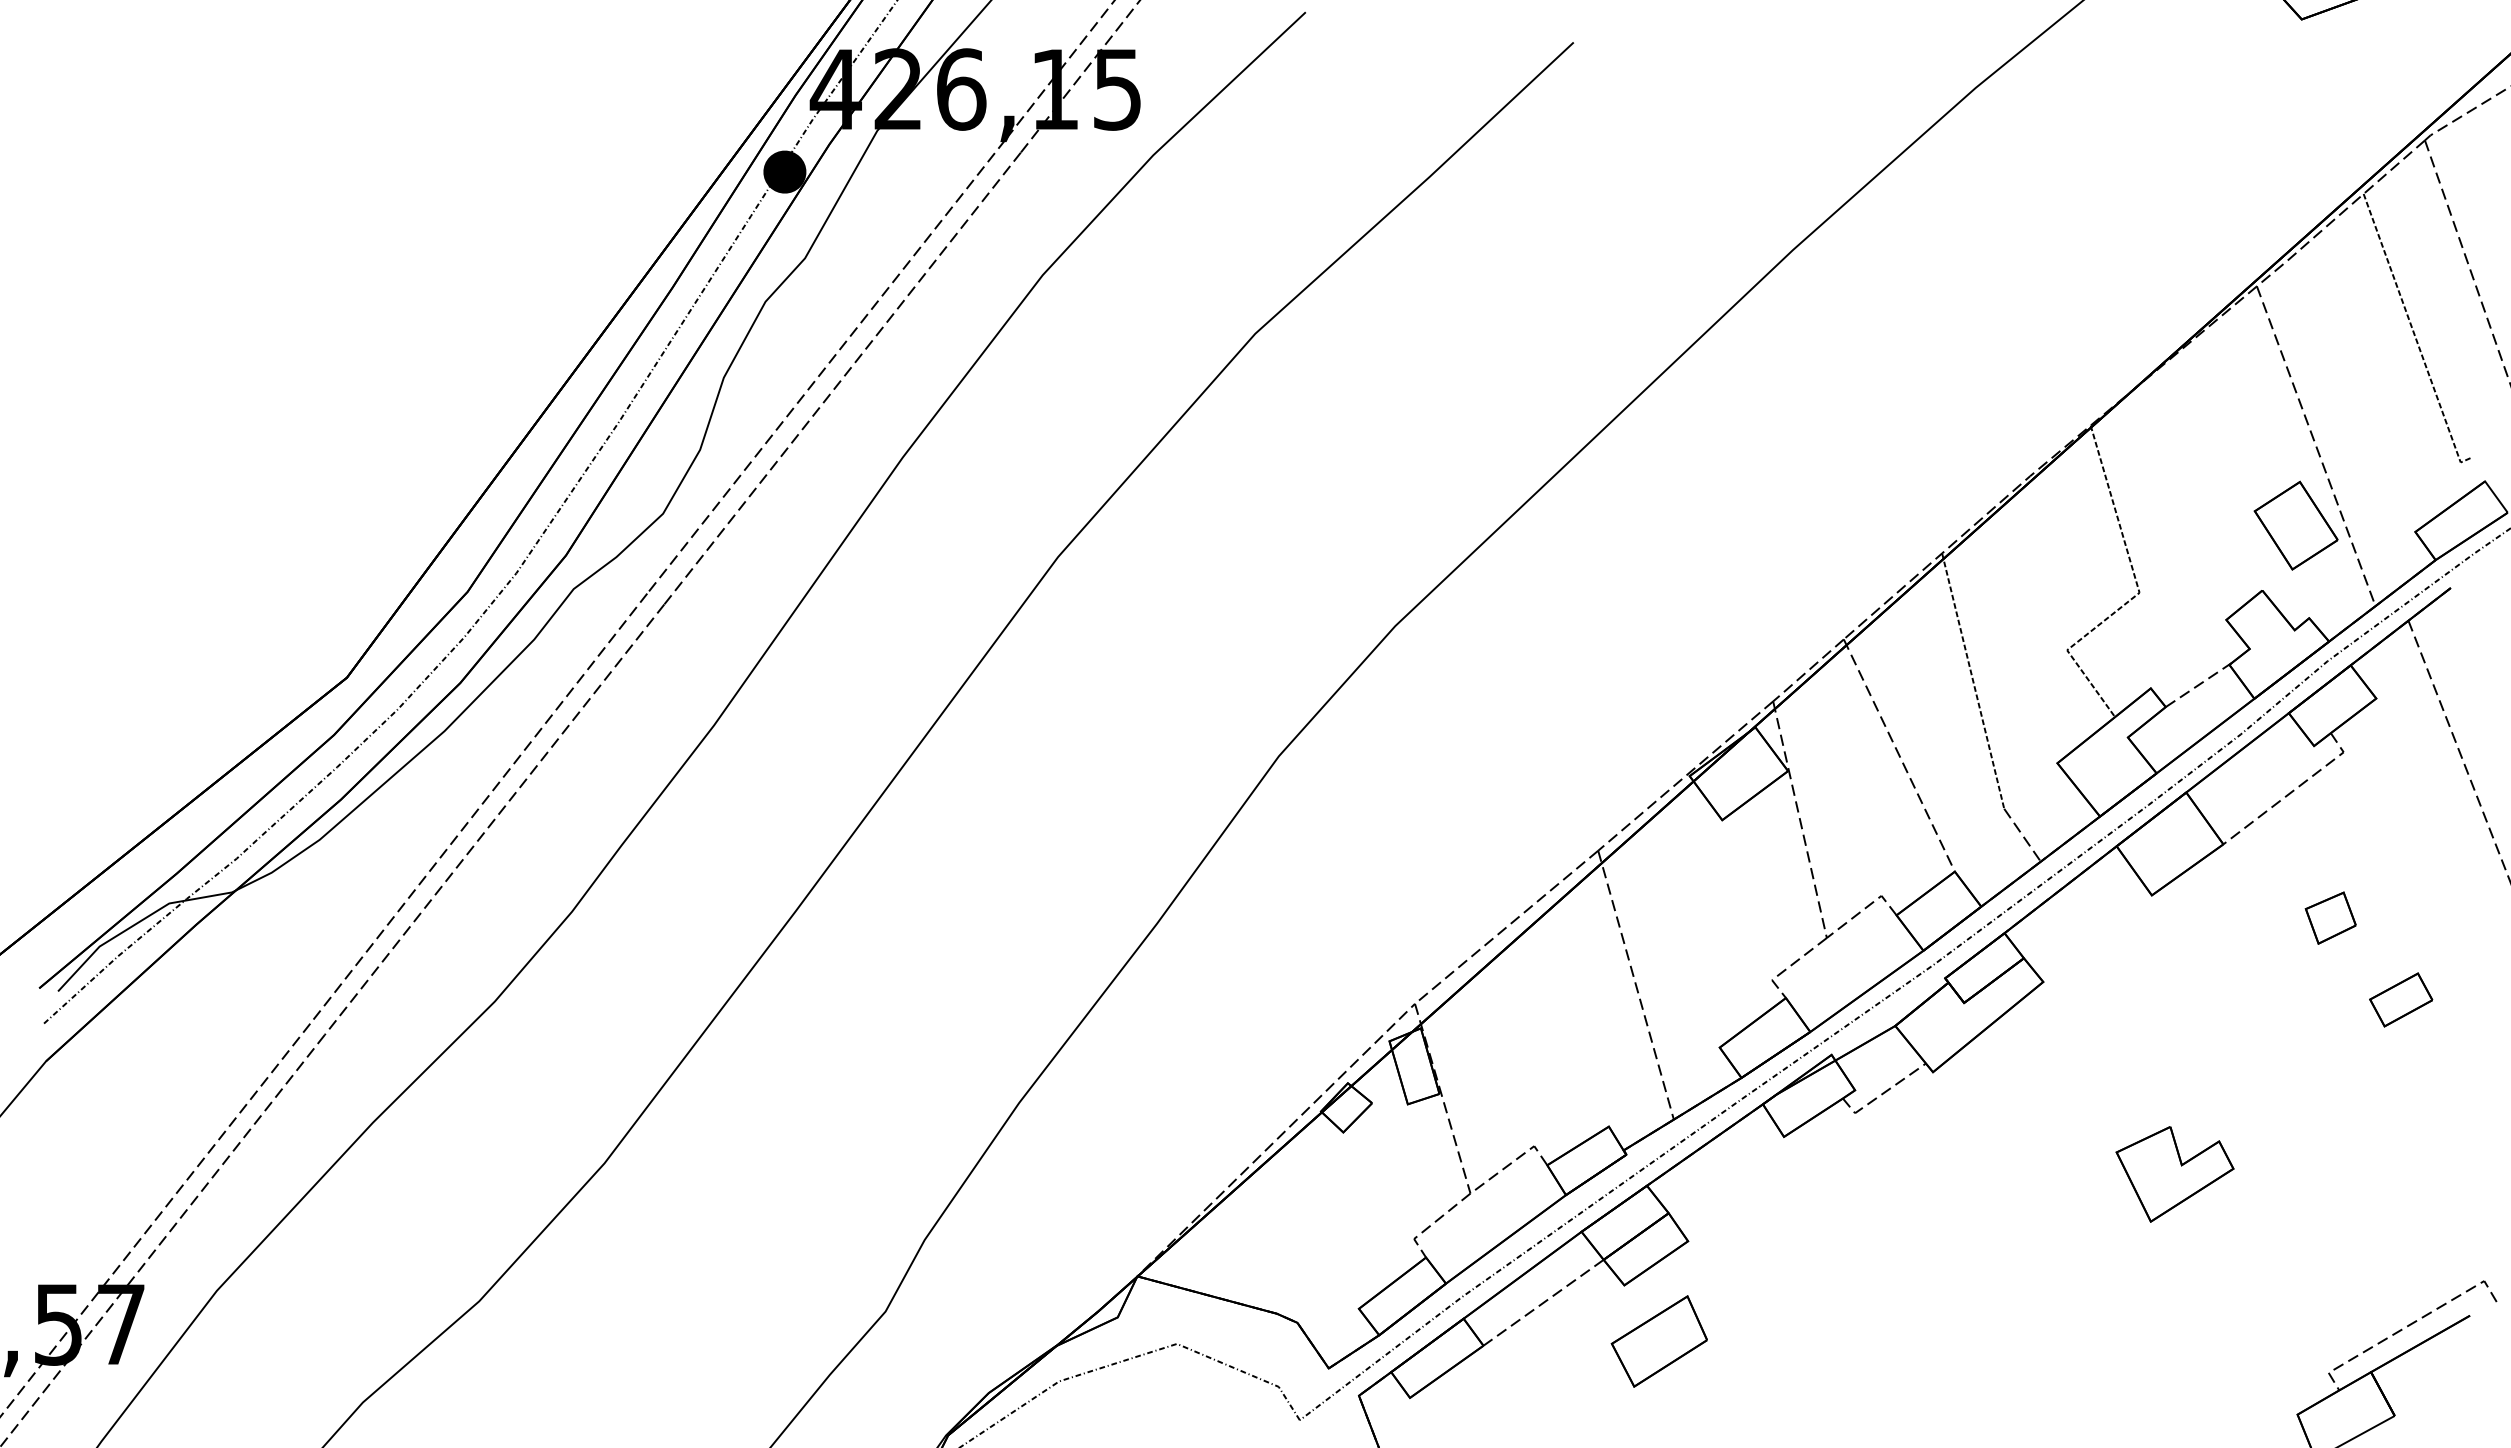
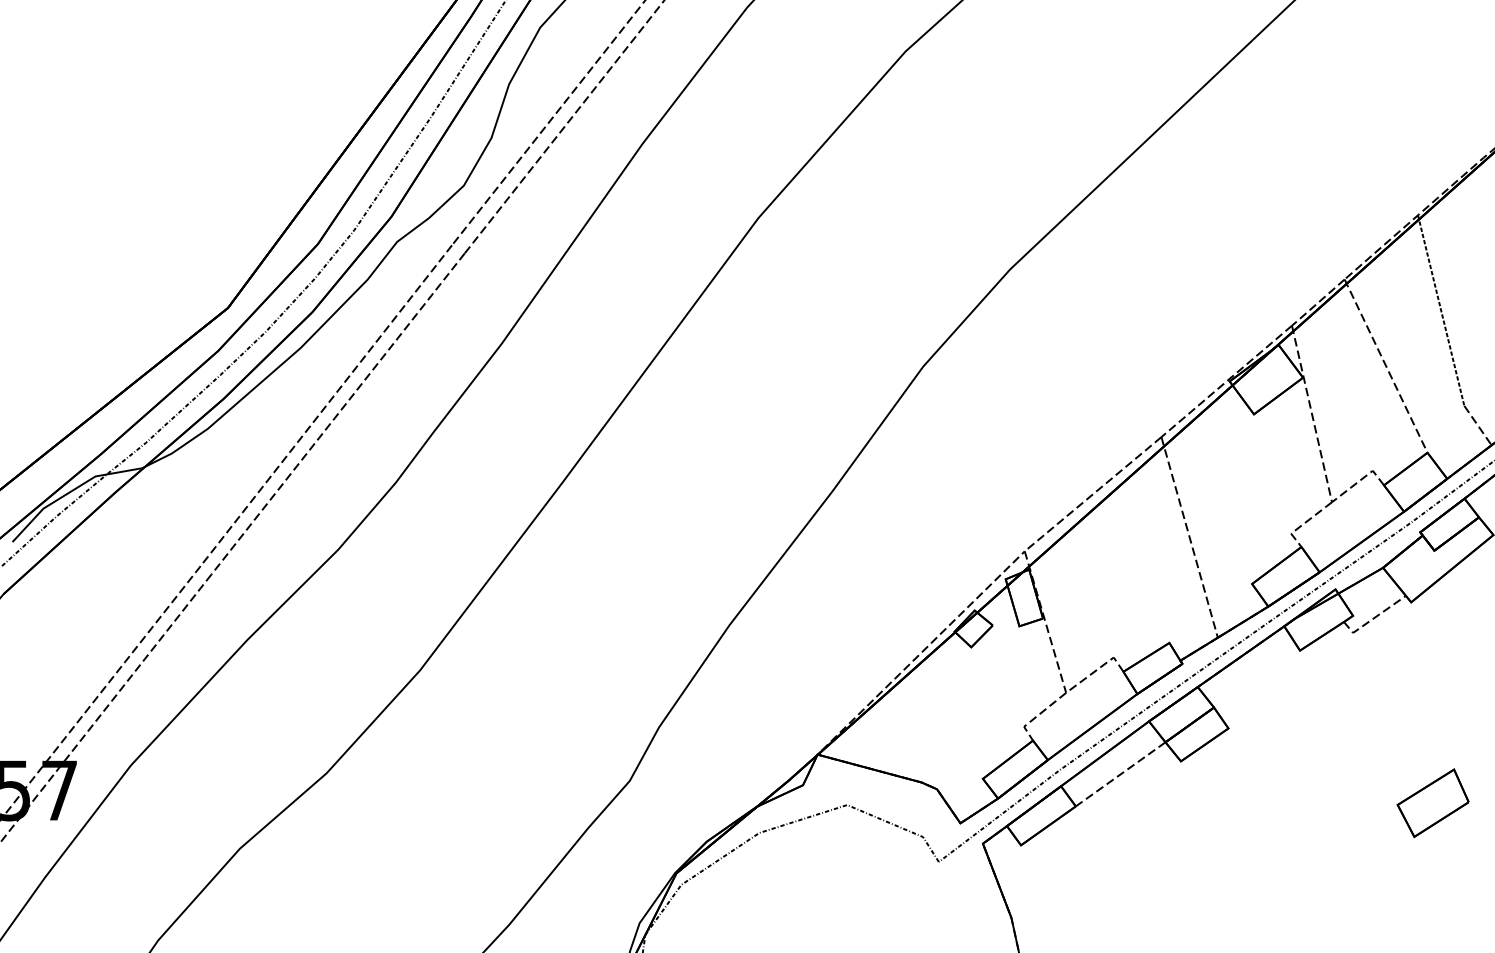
part: (1658, 1341) -> (1432, 803), moved

